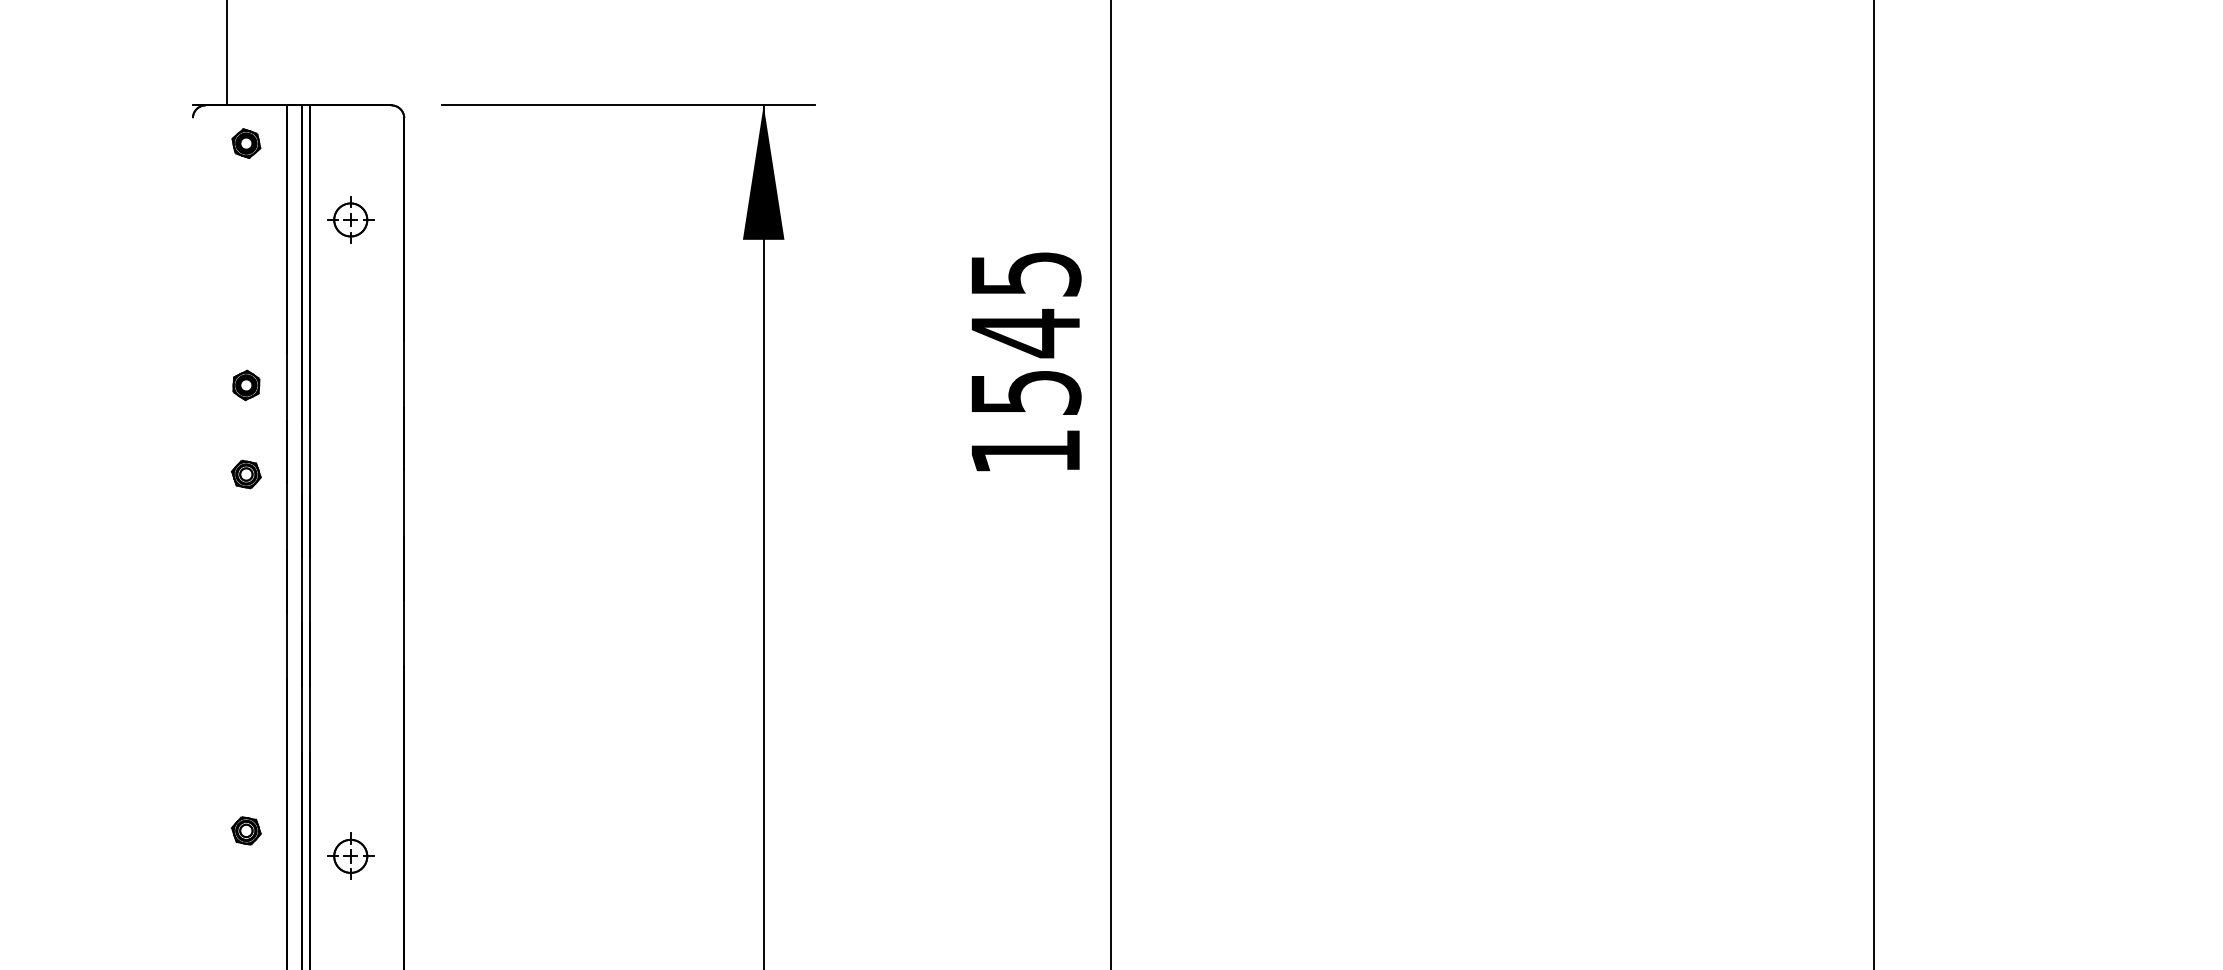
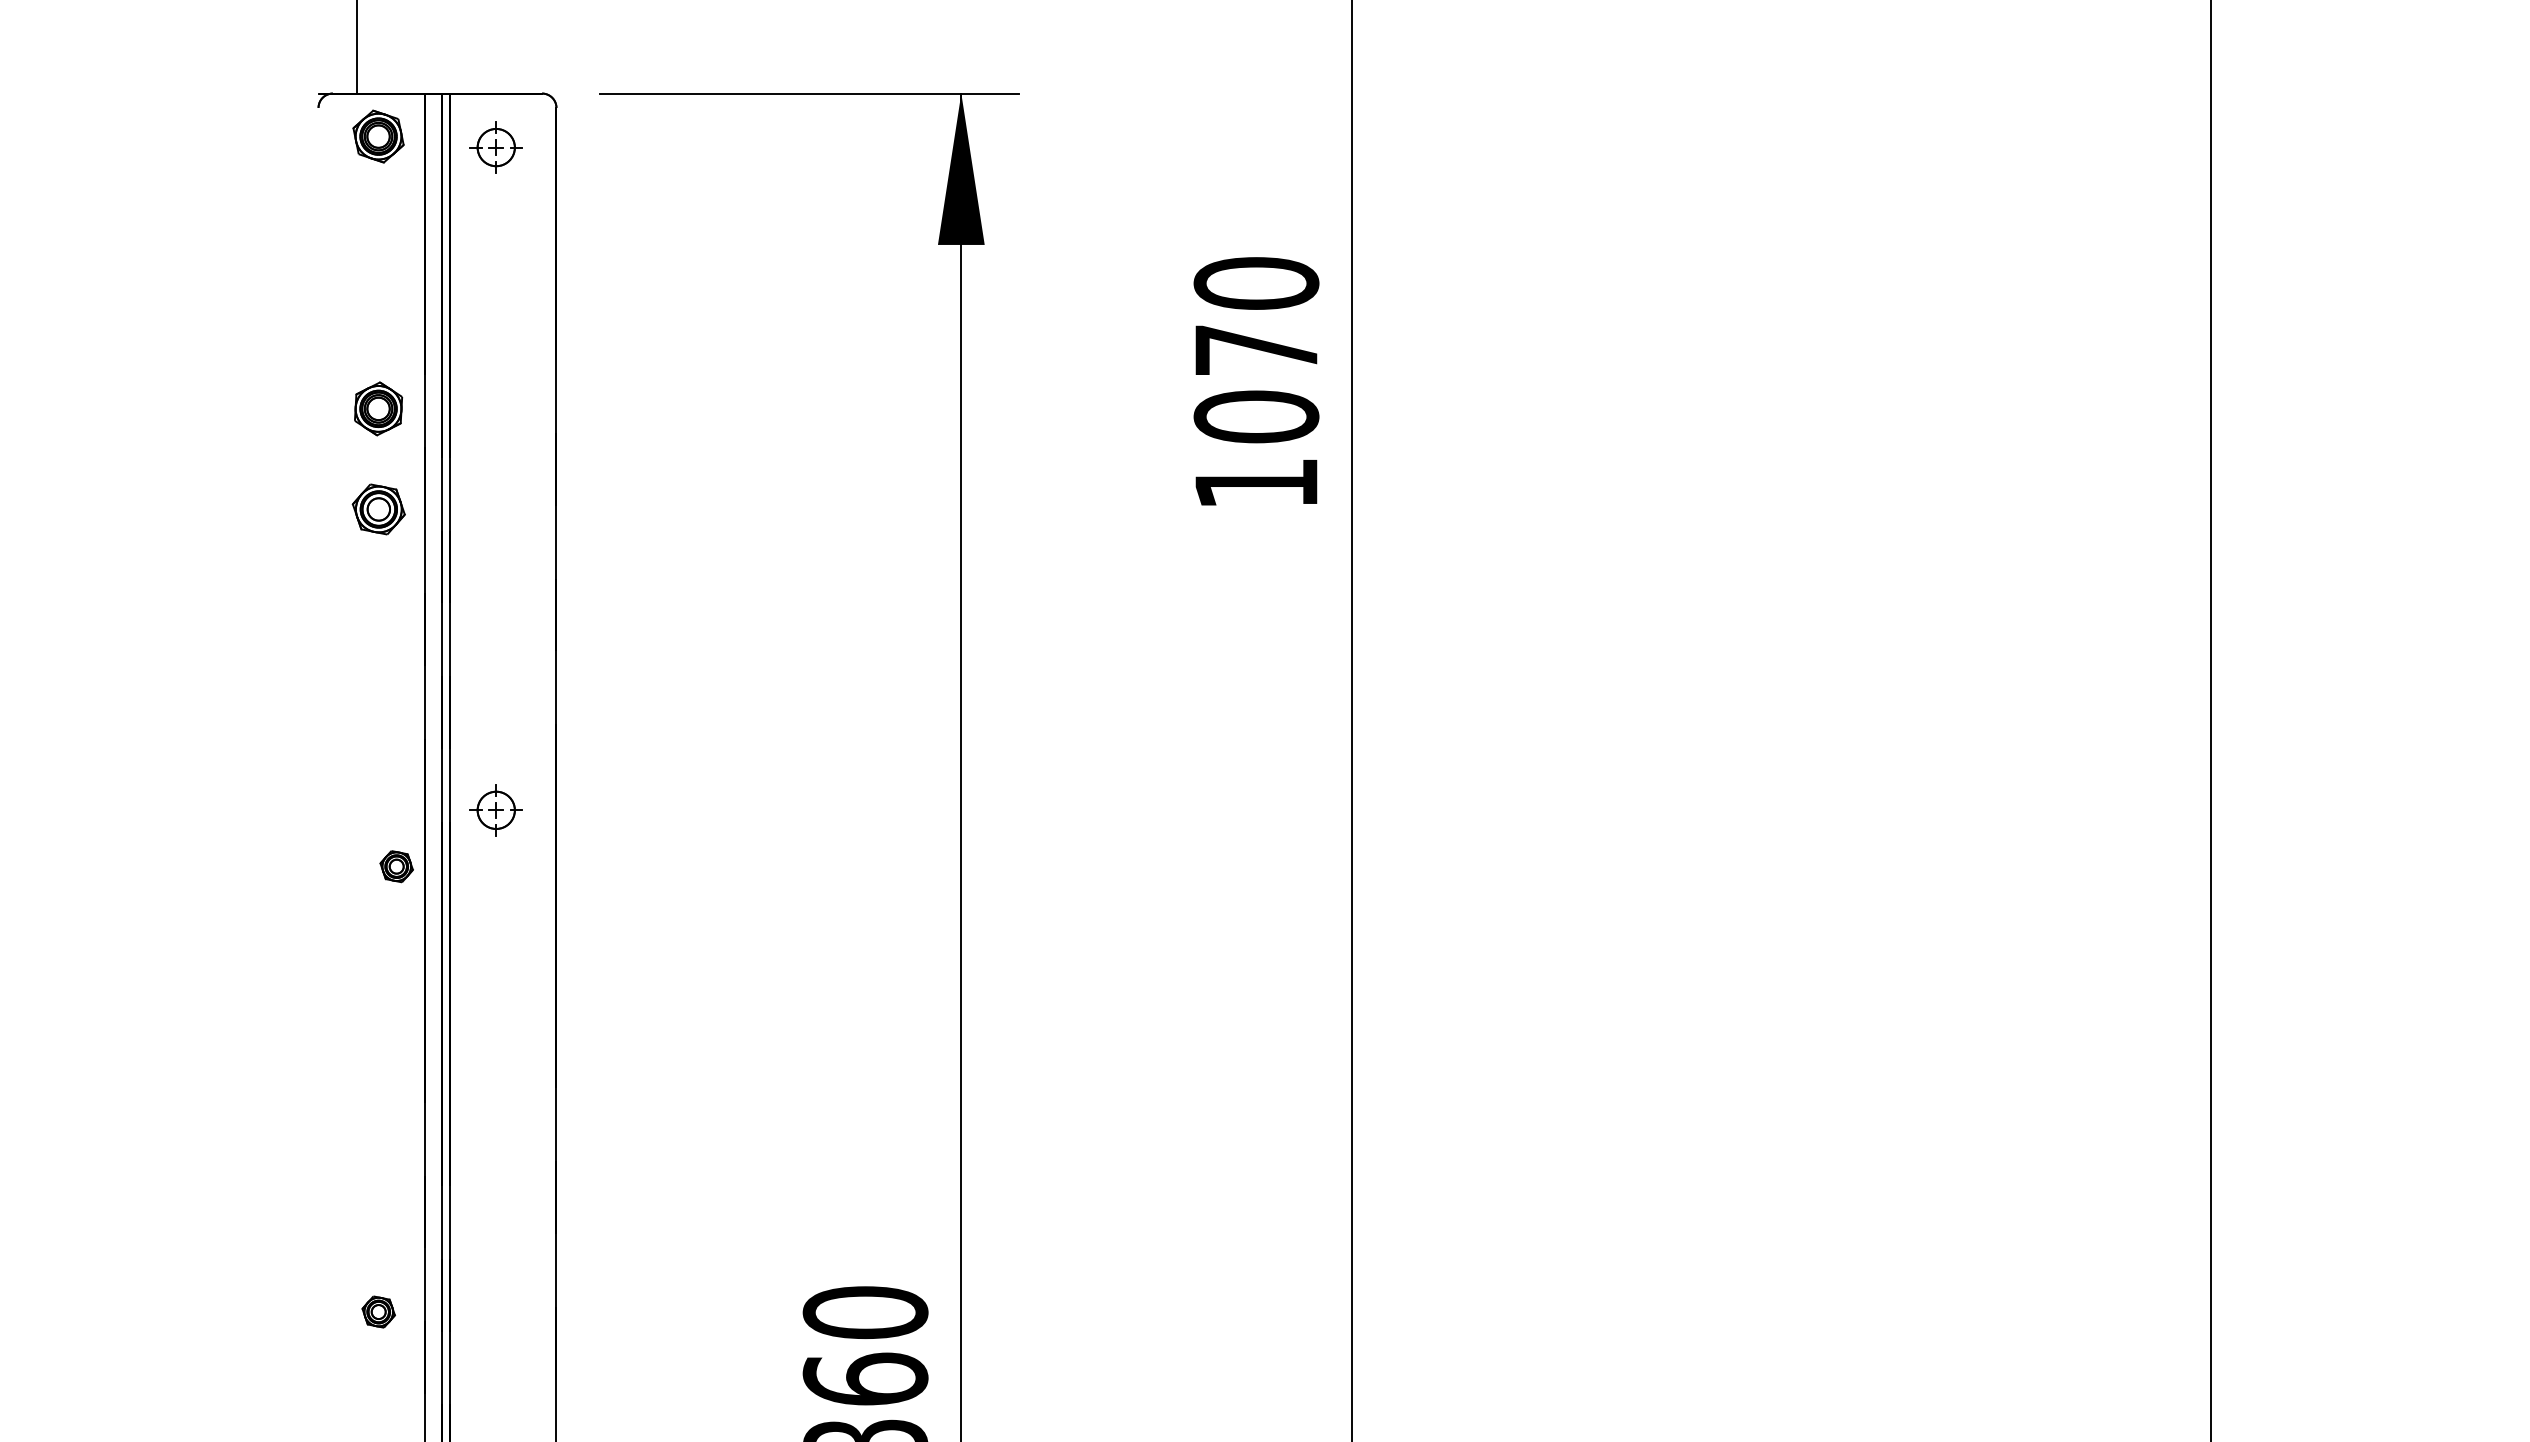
part: (246, 143) -> (378, 136), size x1.6
part: (350, 219) -> (495, 147), moved
text: (1025, 333) -> (1256, 350), 1545 -> 1070
part: (246, 385) -> (378, 408), size x1.6
part: (246, 473) -> (378, 508), size x1.6
part: (246, 830) -> (396, 866), moved
part: (350, 856) -> (495, 810), moved

